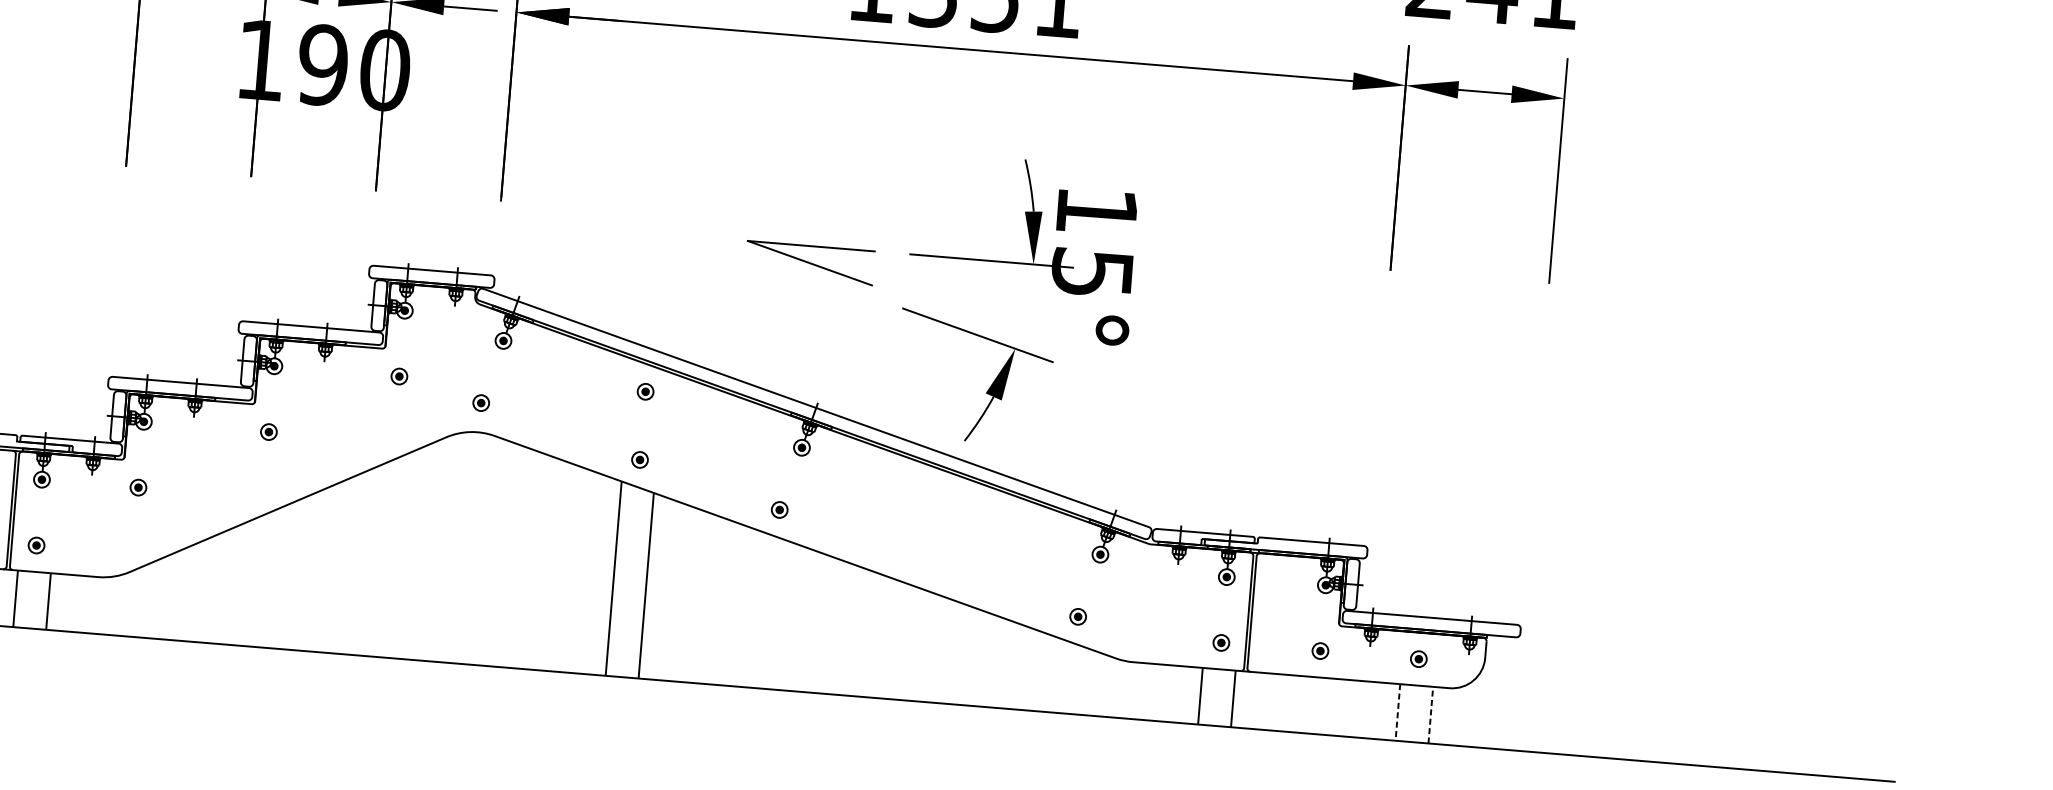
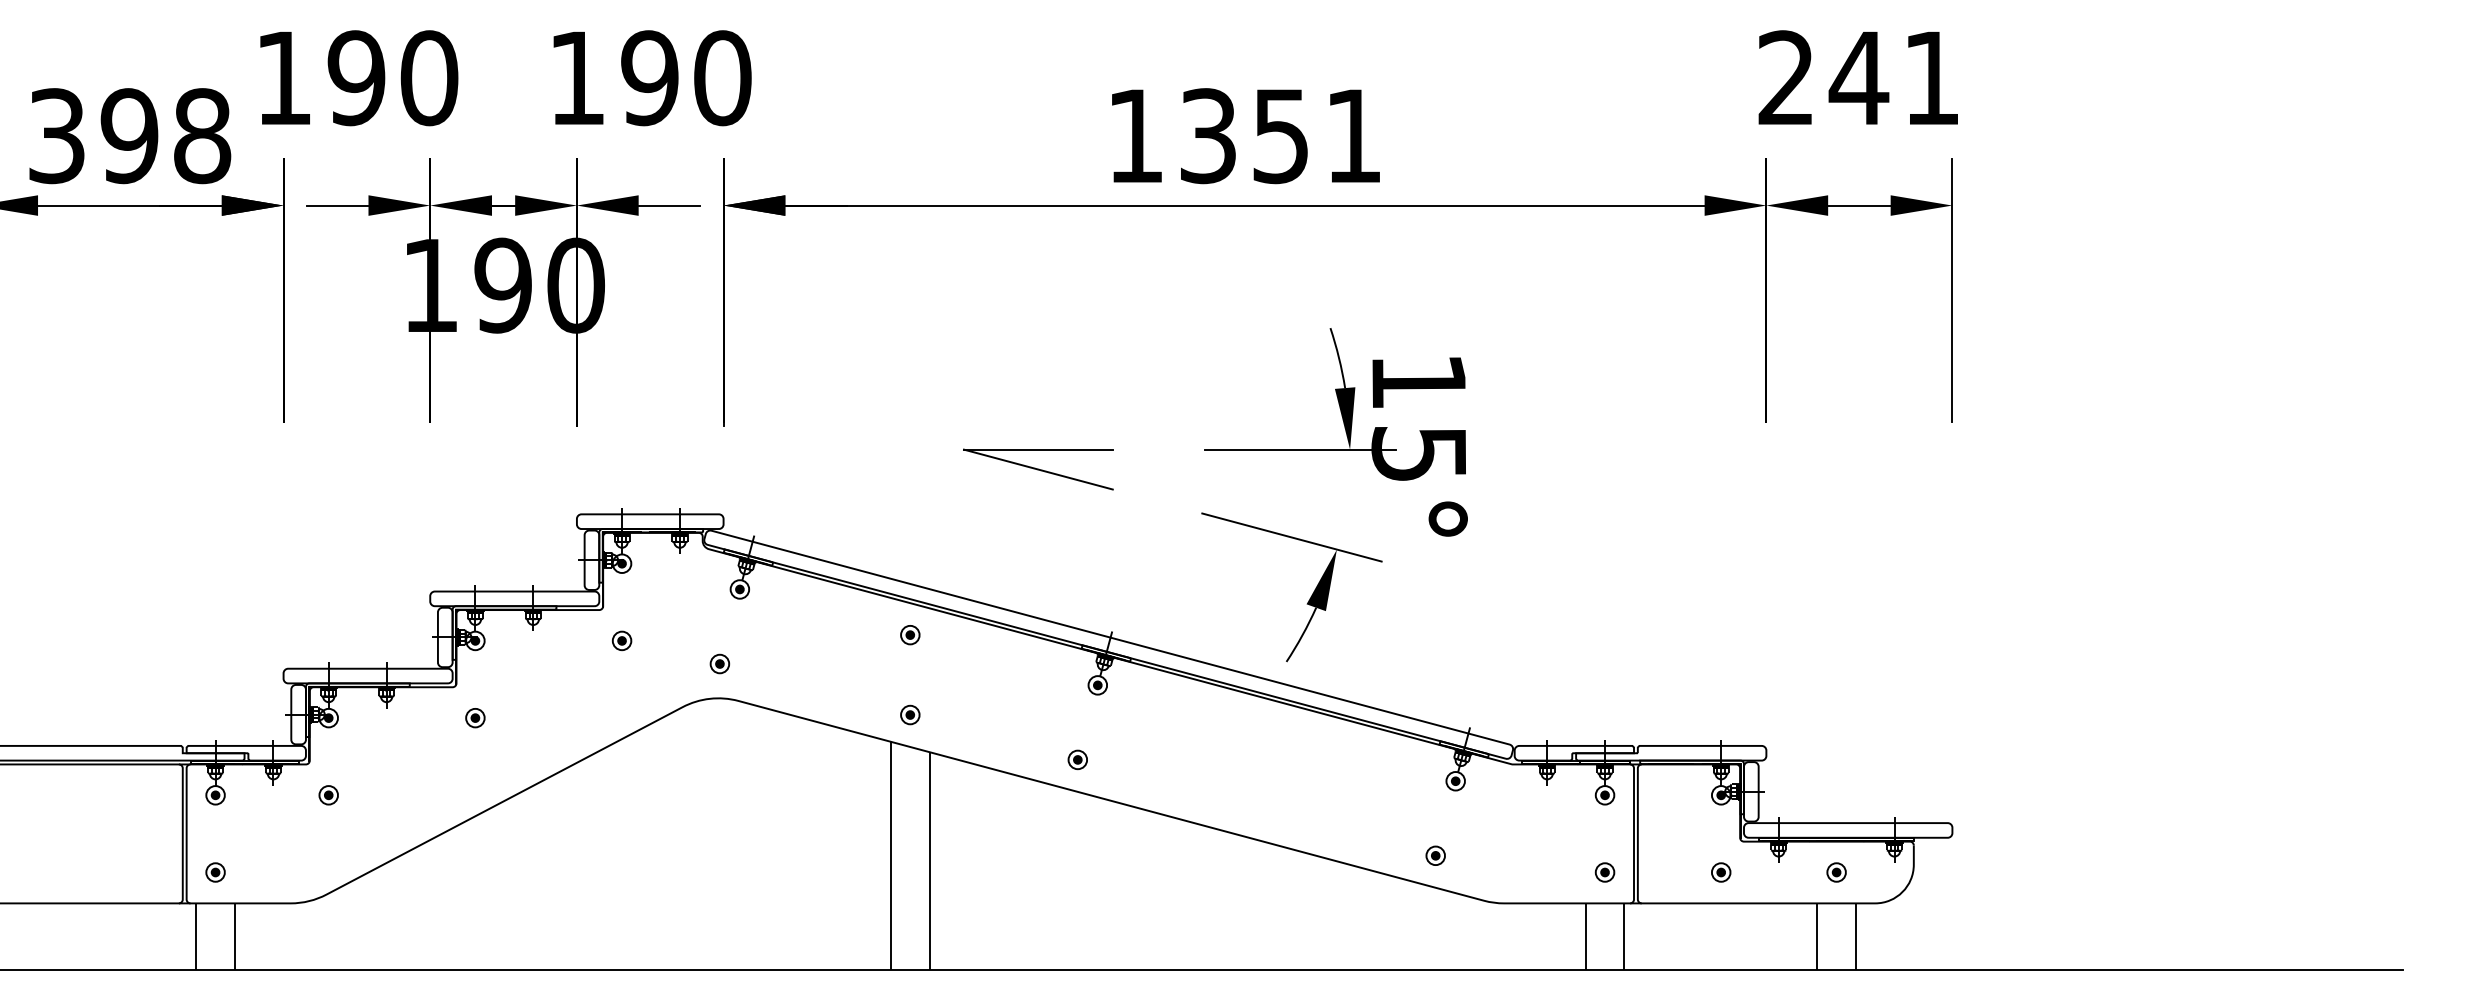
part: (810, 263) -> (1038, 469), moved
line: (1397, 713) -> (1817, 937), dashed -> solid
line: (1430, 715) -> (1855, 936), dashed -> solid

